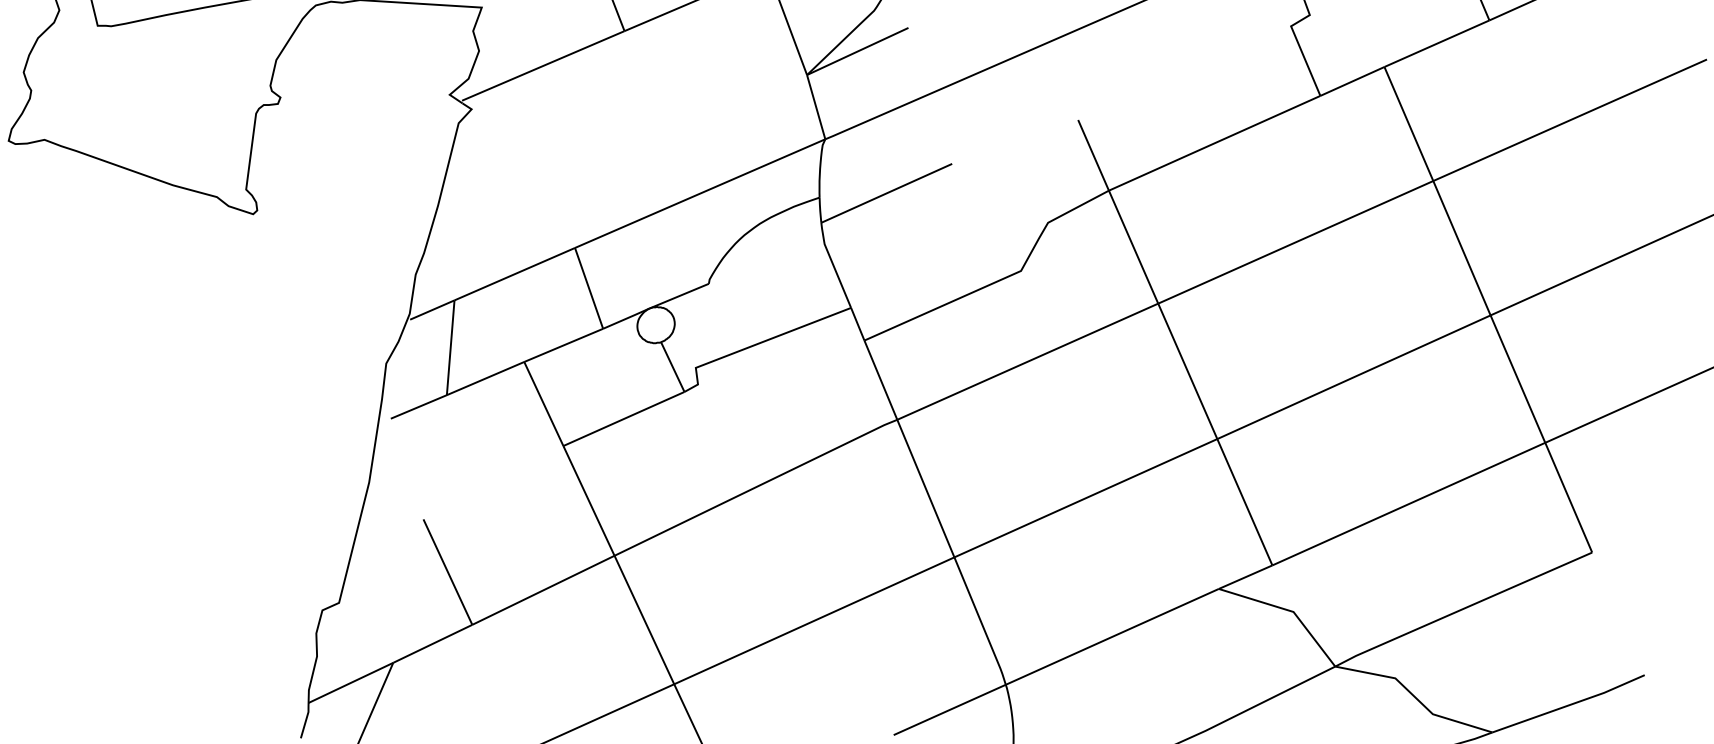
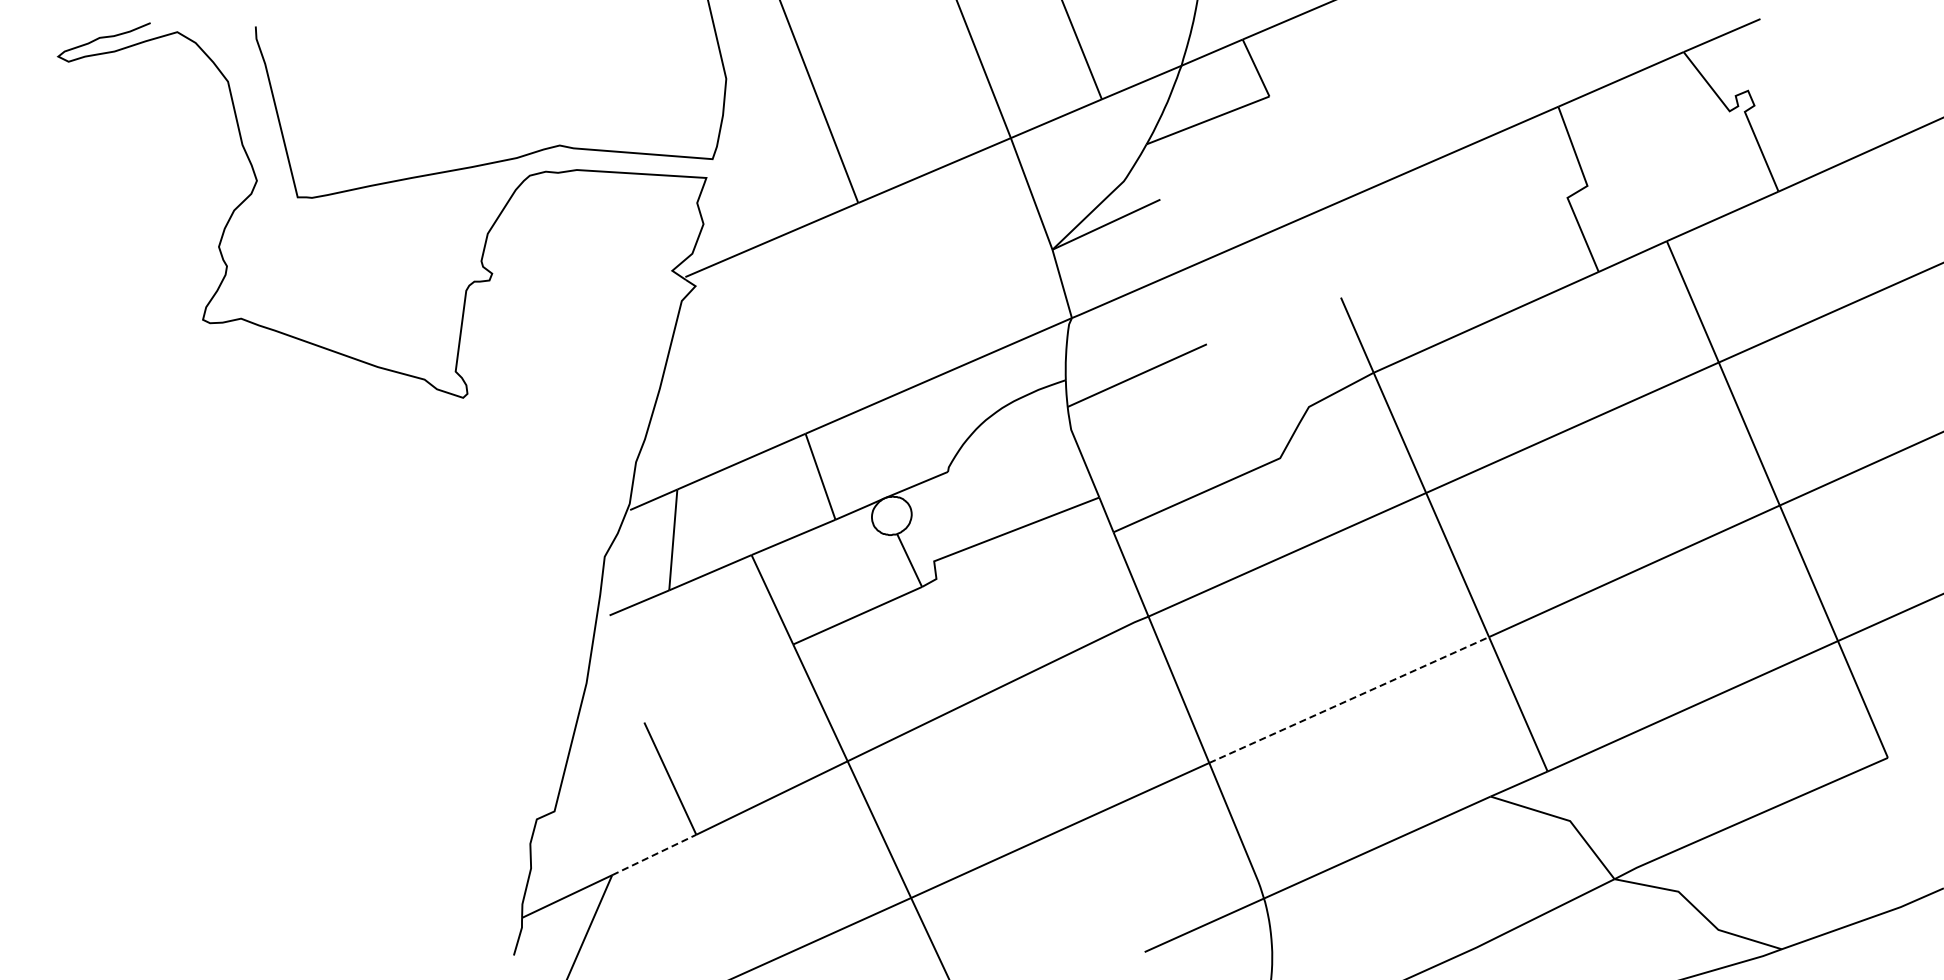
line: (1086, 497) -> (1349, 699), solid -> dashed
line: (433, 643) -> (654, 854), solid -> dashed

